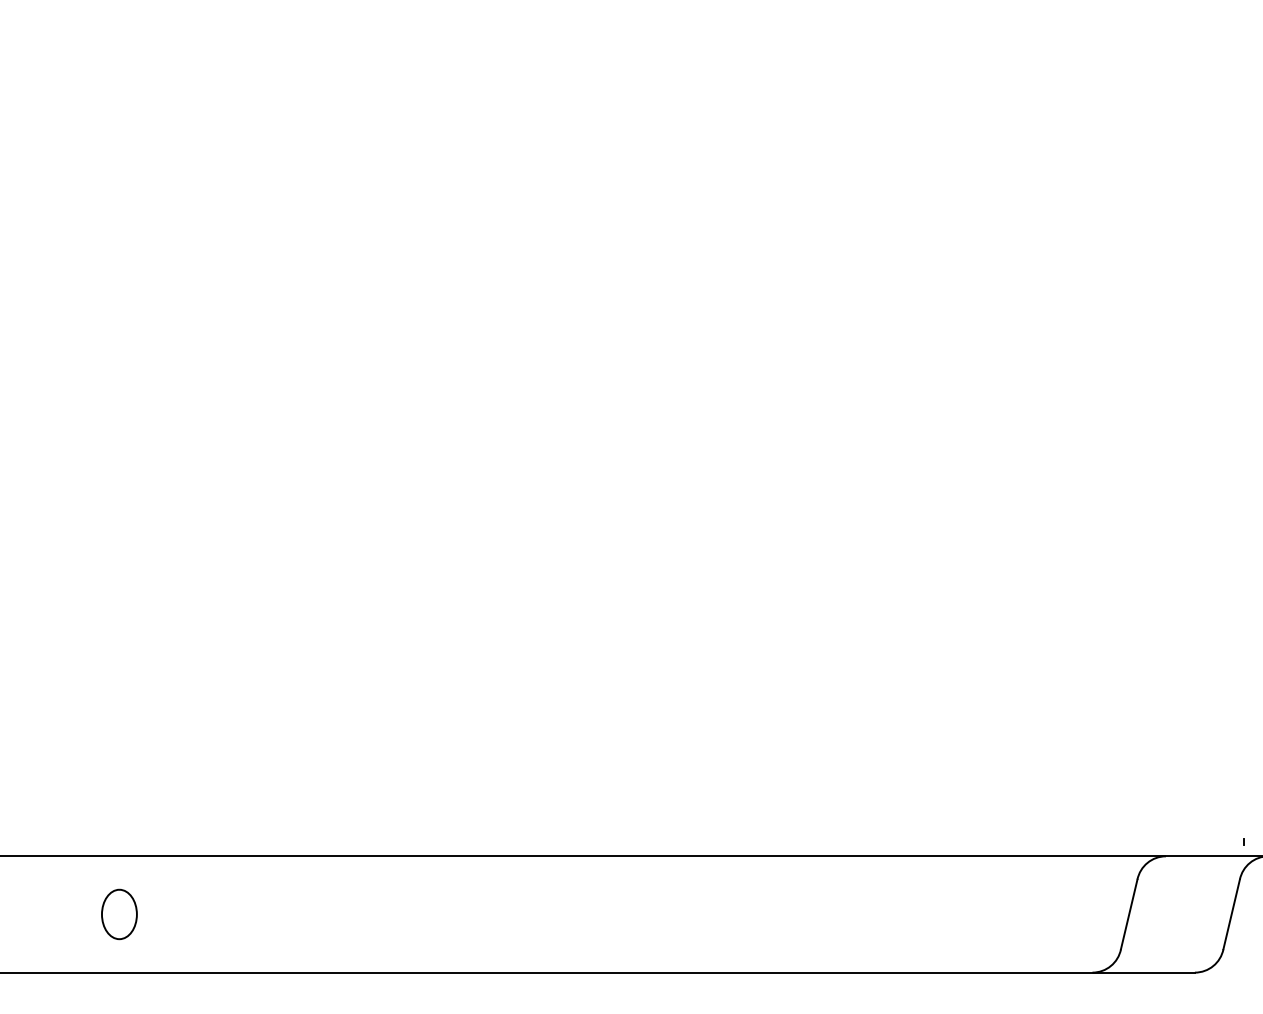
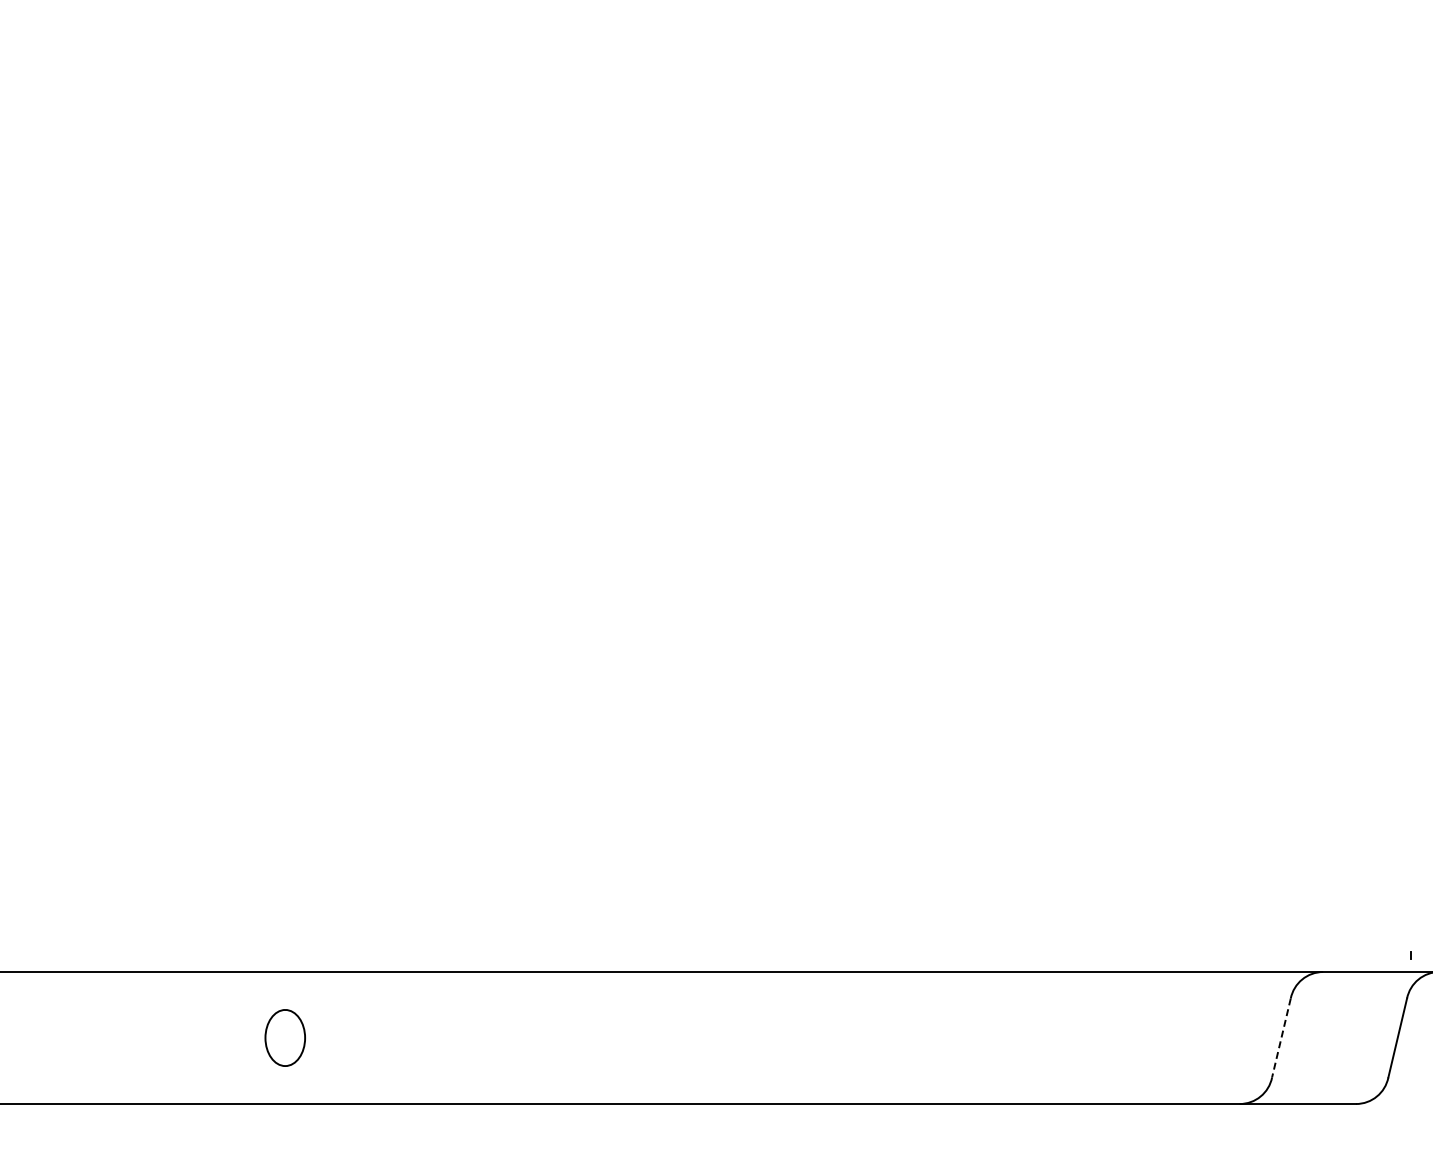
part: (118, 914) -> (284, 1037), moved
line: (1129, 914) -> (1281, 1038), solid -> dashed

